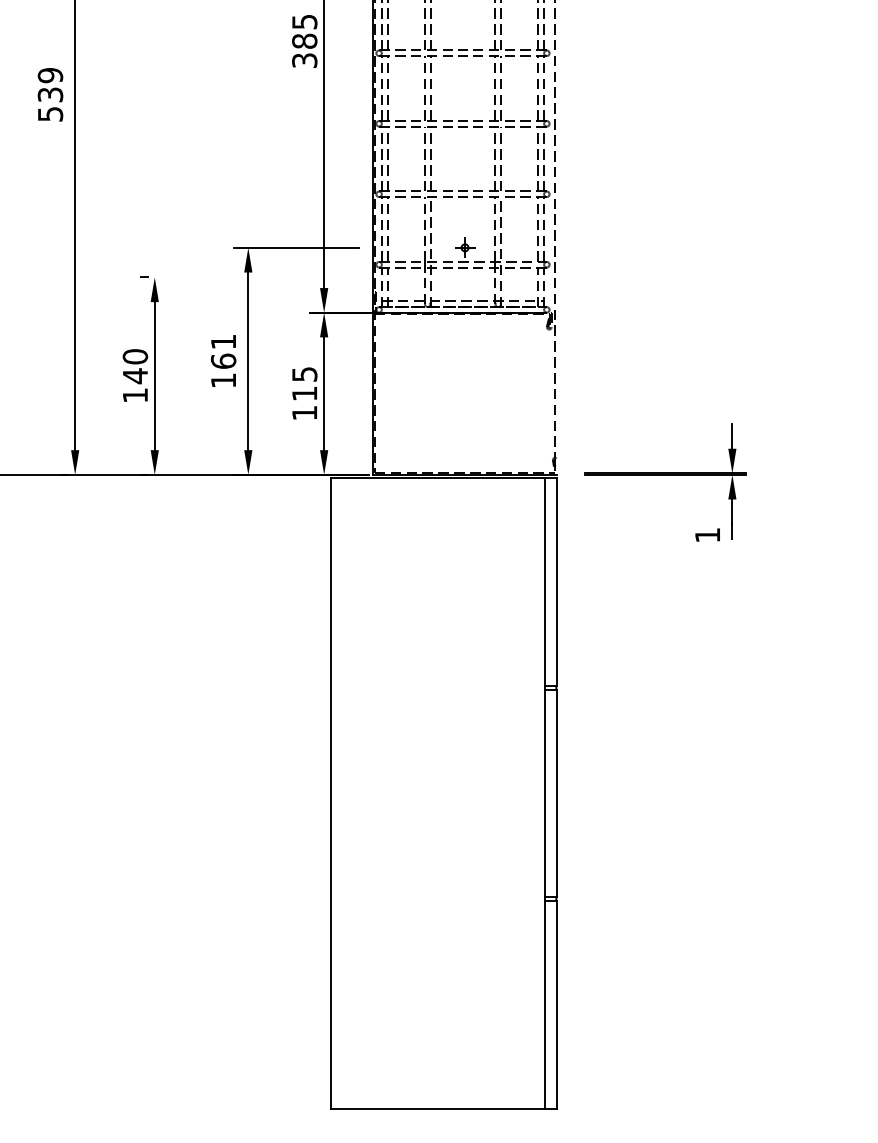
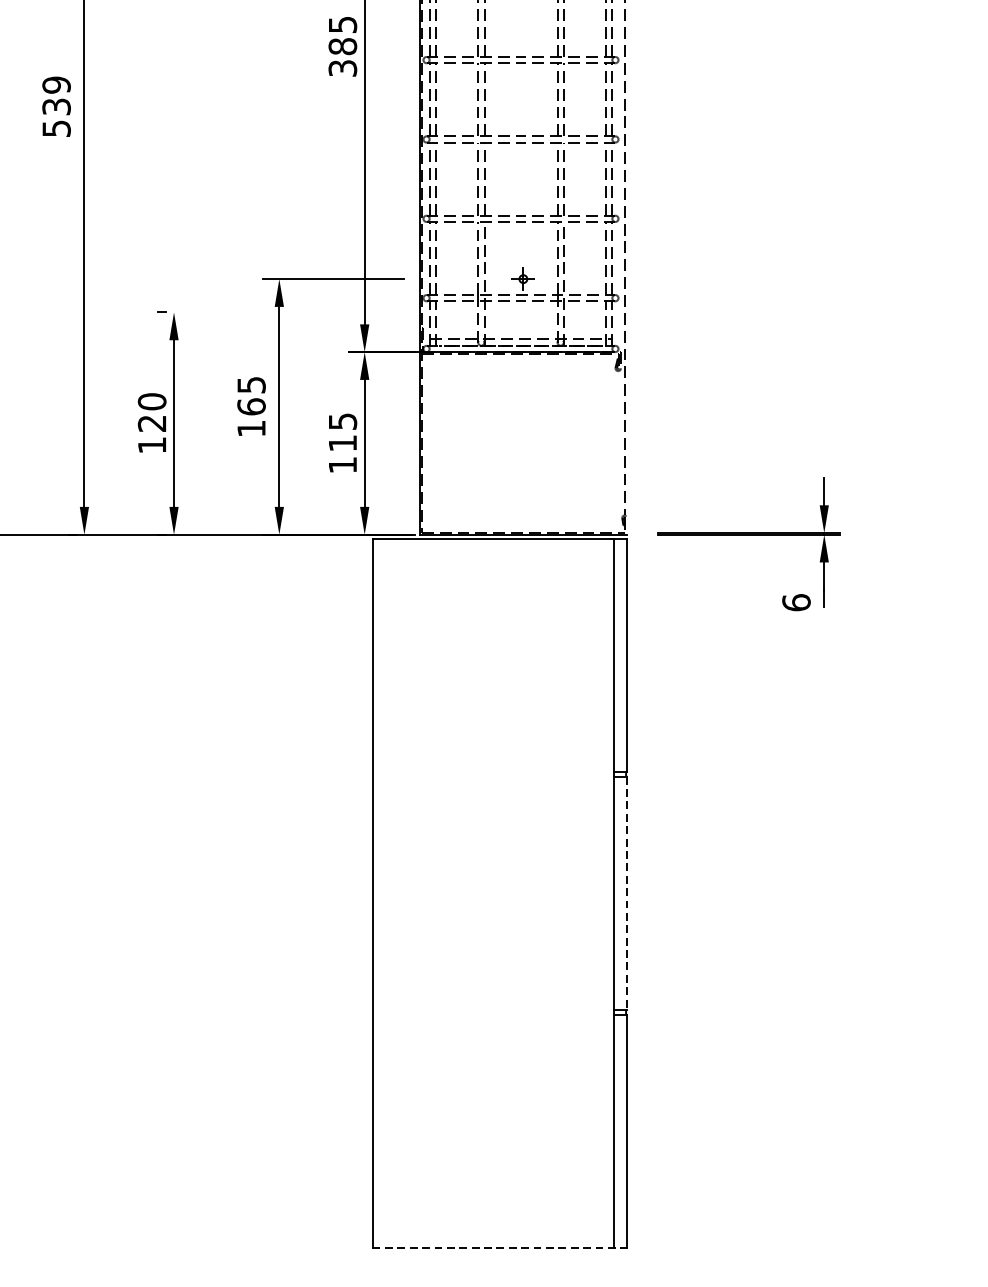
text: (223, 342) -> (251, 385), 161 -> 165
text: (134, 376) -> (151, 423), 140 -> 120
text: (707, 534) -> (796, 601), 1 -> 6
line: (556, 793) -> (626, 893), solid -> dashed
line: (443, 1108) -> (499, 1248), solid -> dashed

